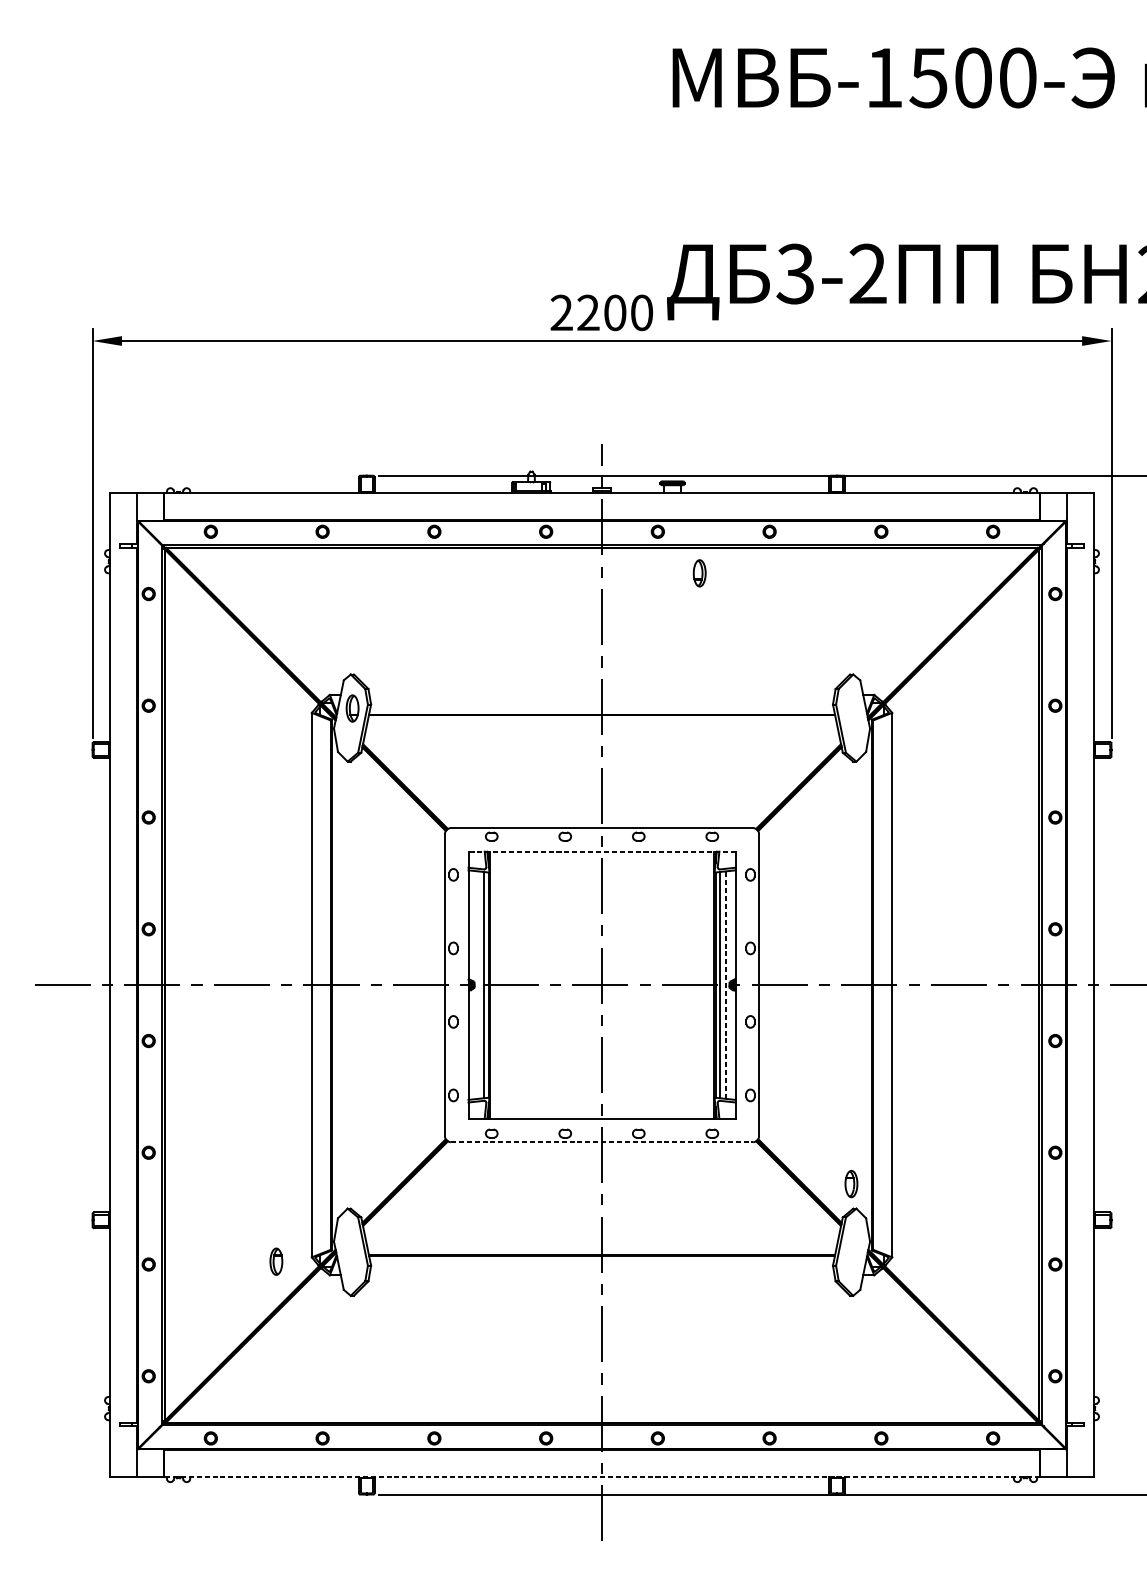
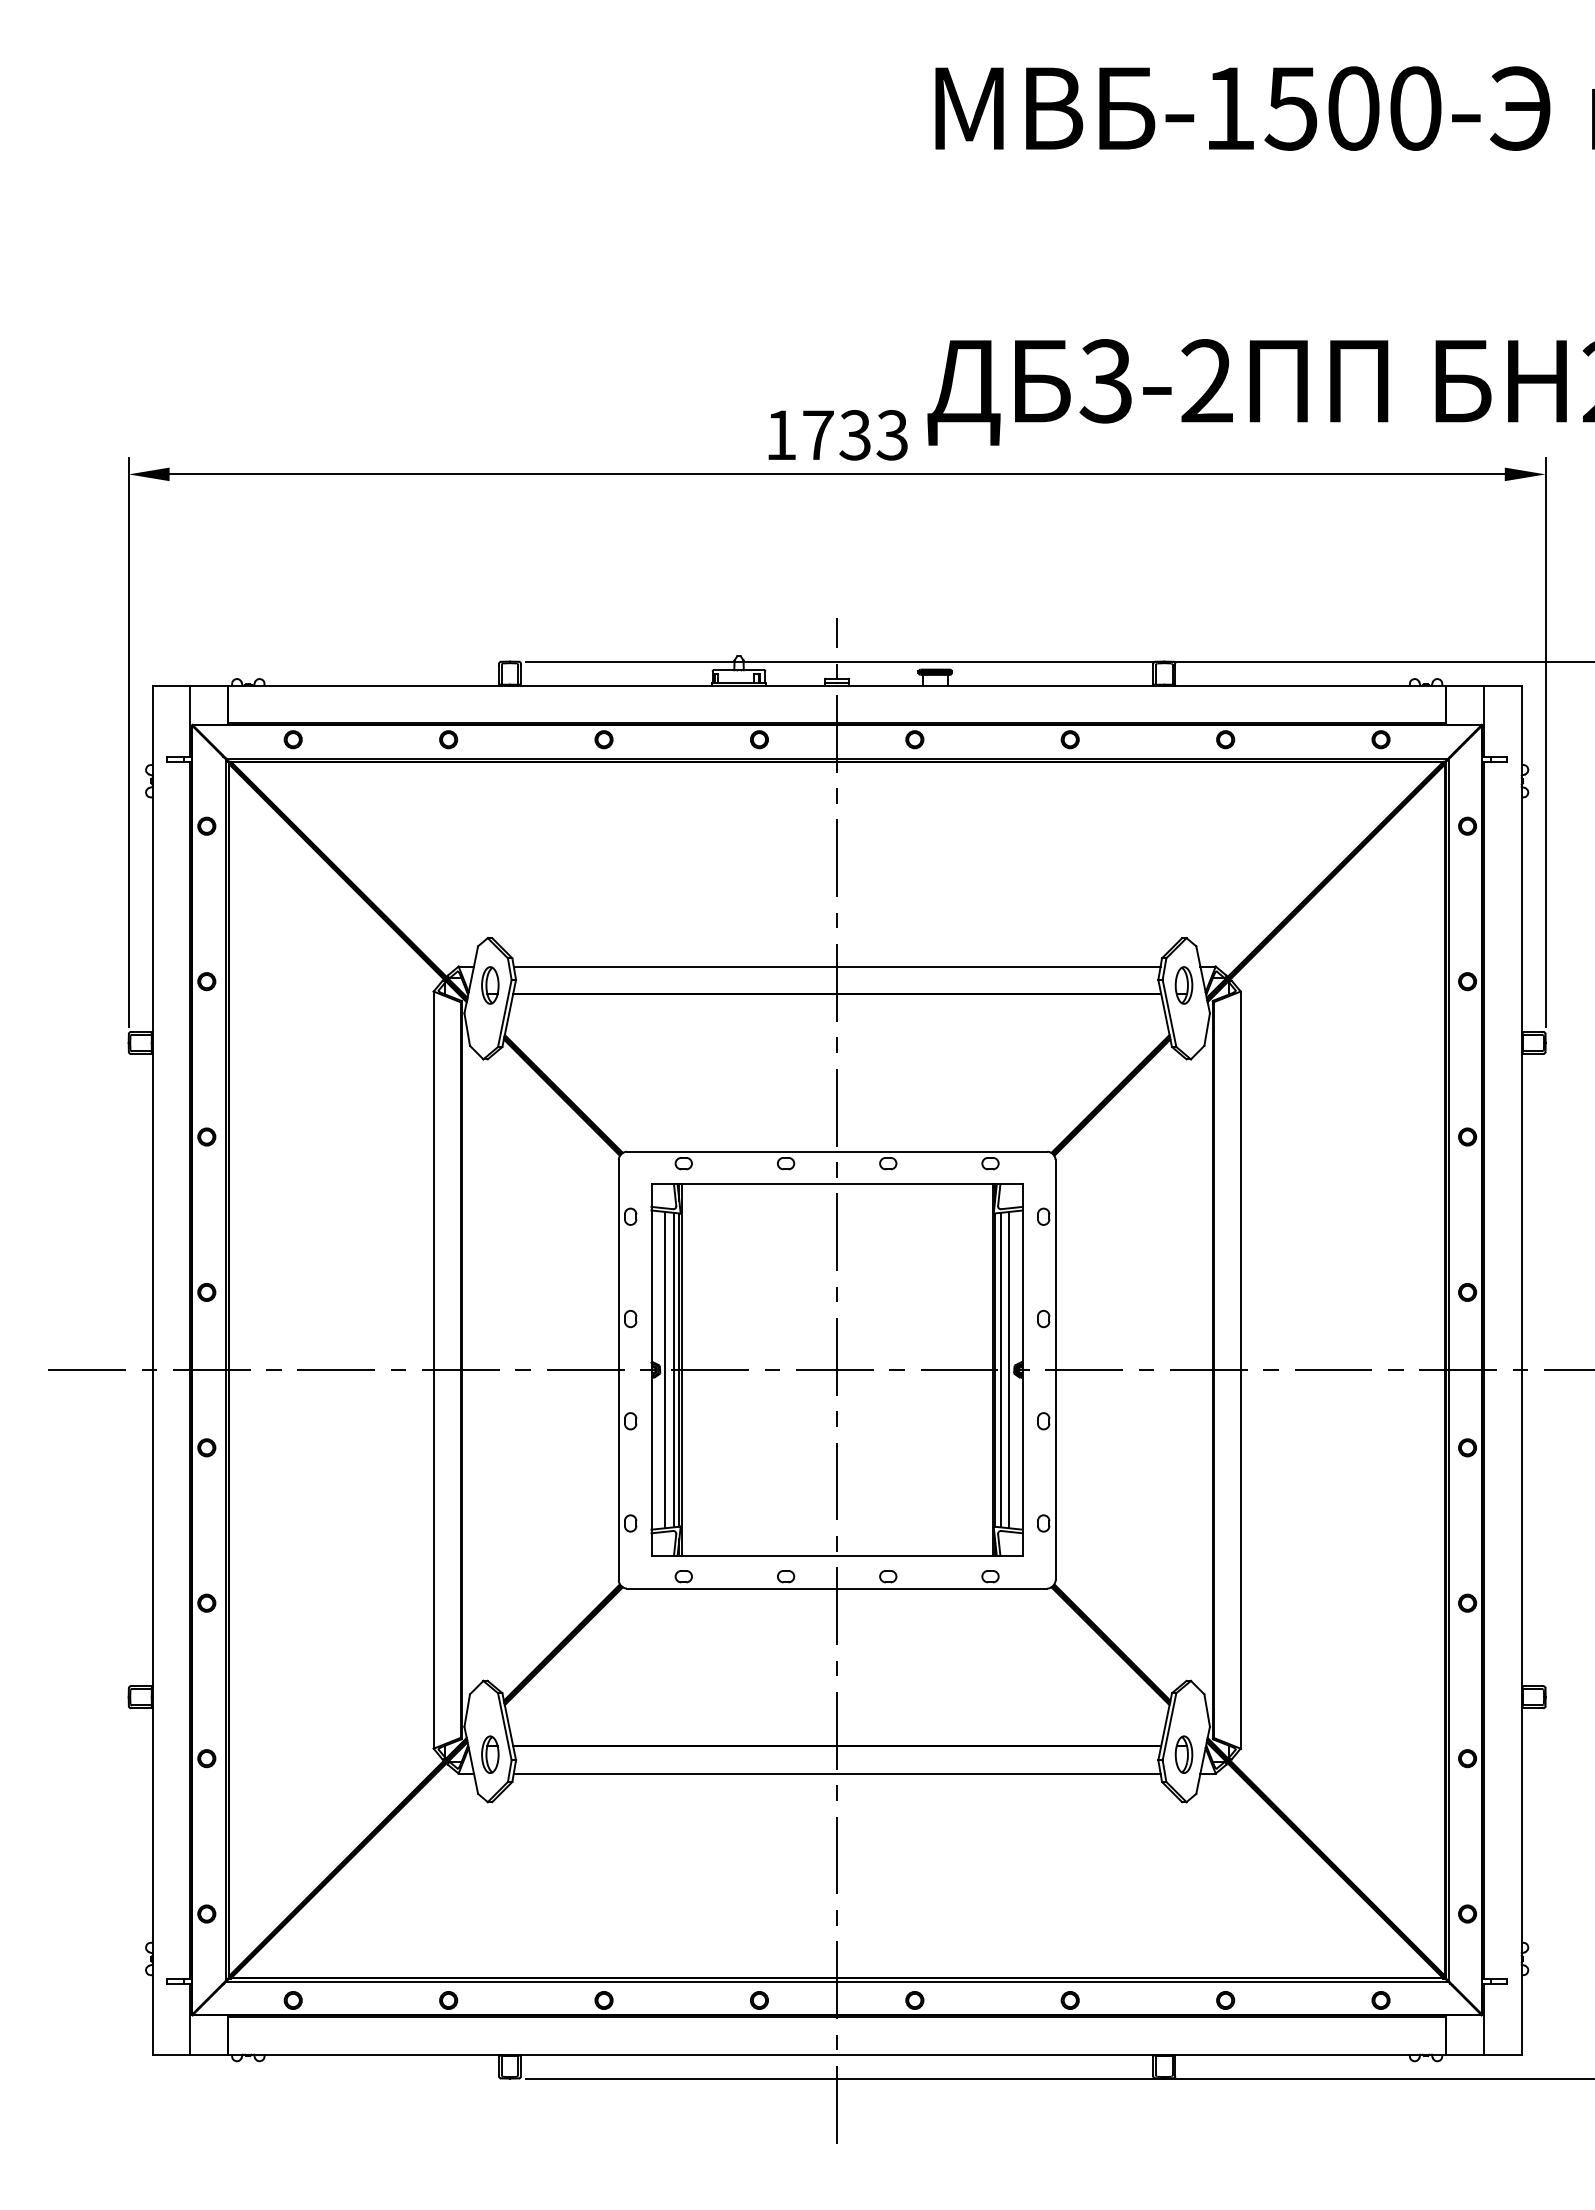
text: (601, 313) -> (836, 435), 2200 -> 1733
part: (699, 573) -> (1183, 985), moved
line: (601, 694) -> (836, 966), added
line: (602, 851) -> (837, 1184), dashed -> solid
line: (478, 984) -> (665, 1369), added
line: (725, 984) -> (1008, 1369), dashed -> solid
line: (602, 1142) -> (837, 1588), dashed -> solid
part: (851, 1183) -> (1183, 1754), moved
part: (276, 1261) -> (490, 1754), moved
line: (601, 1275) -> (836, 1773), added
line: (601, 1477) -> (836, 2054), dashed -> solid

